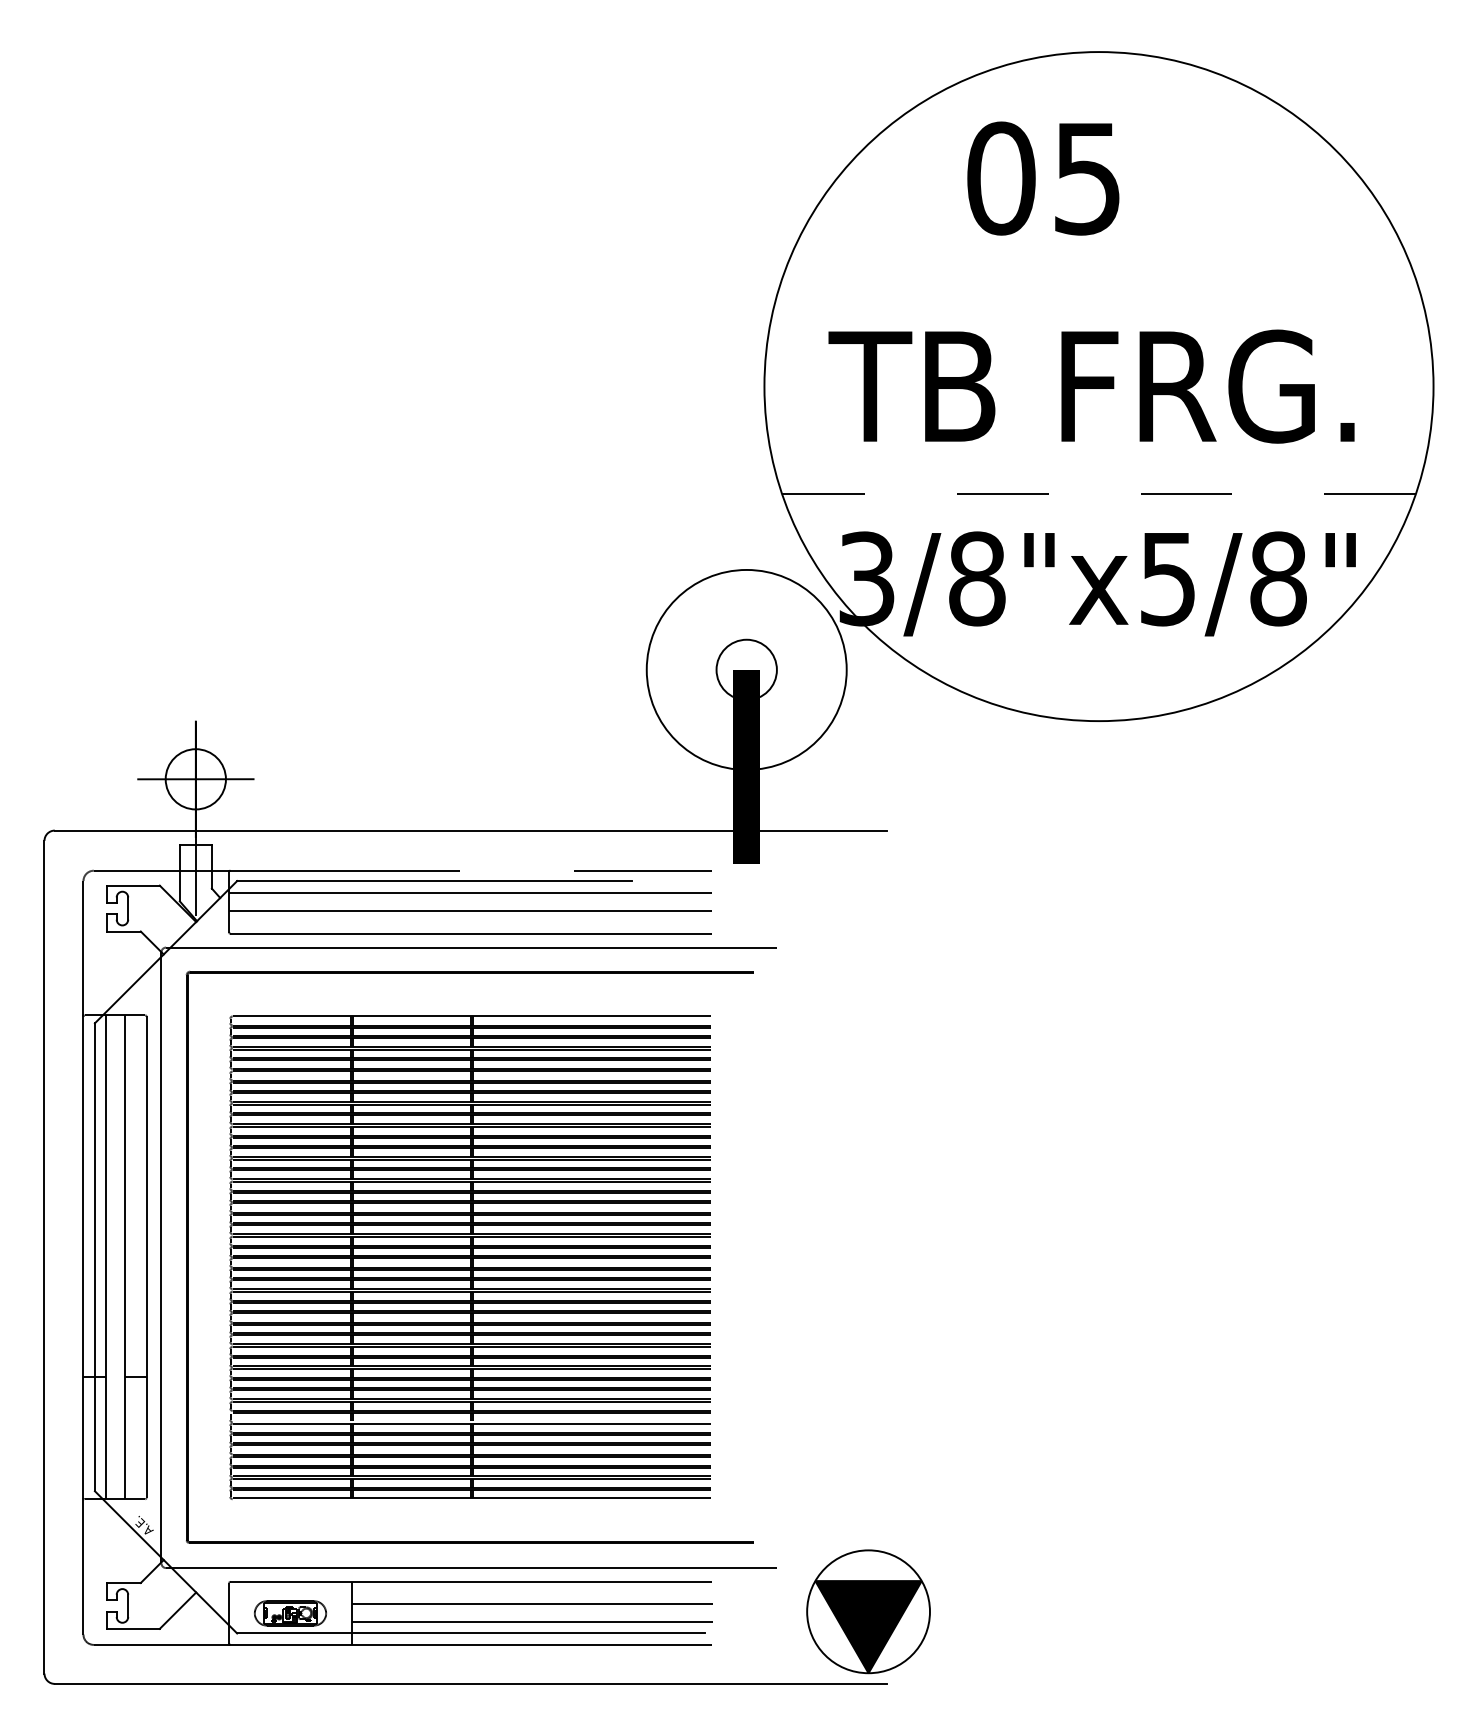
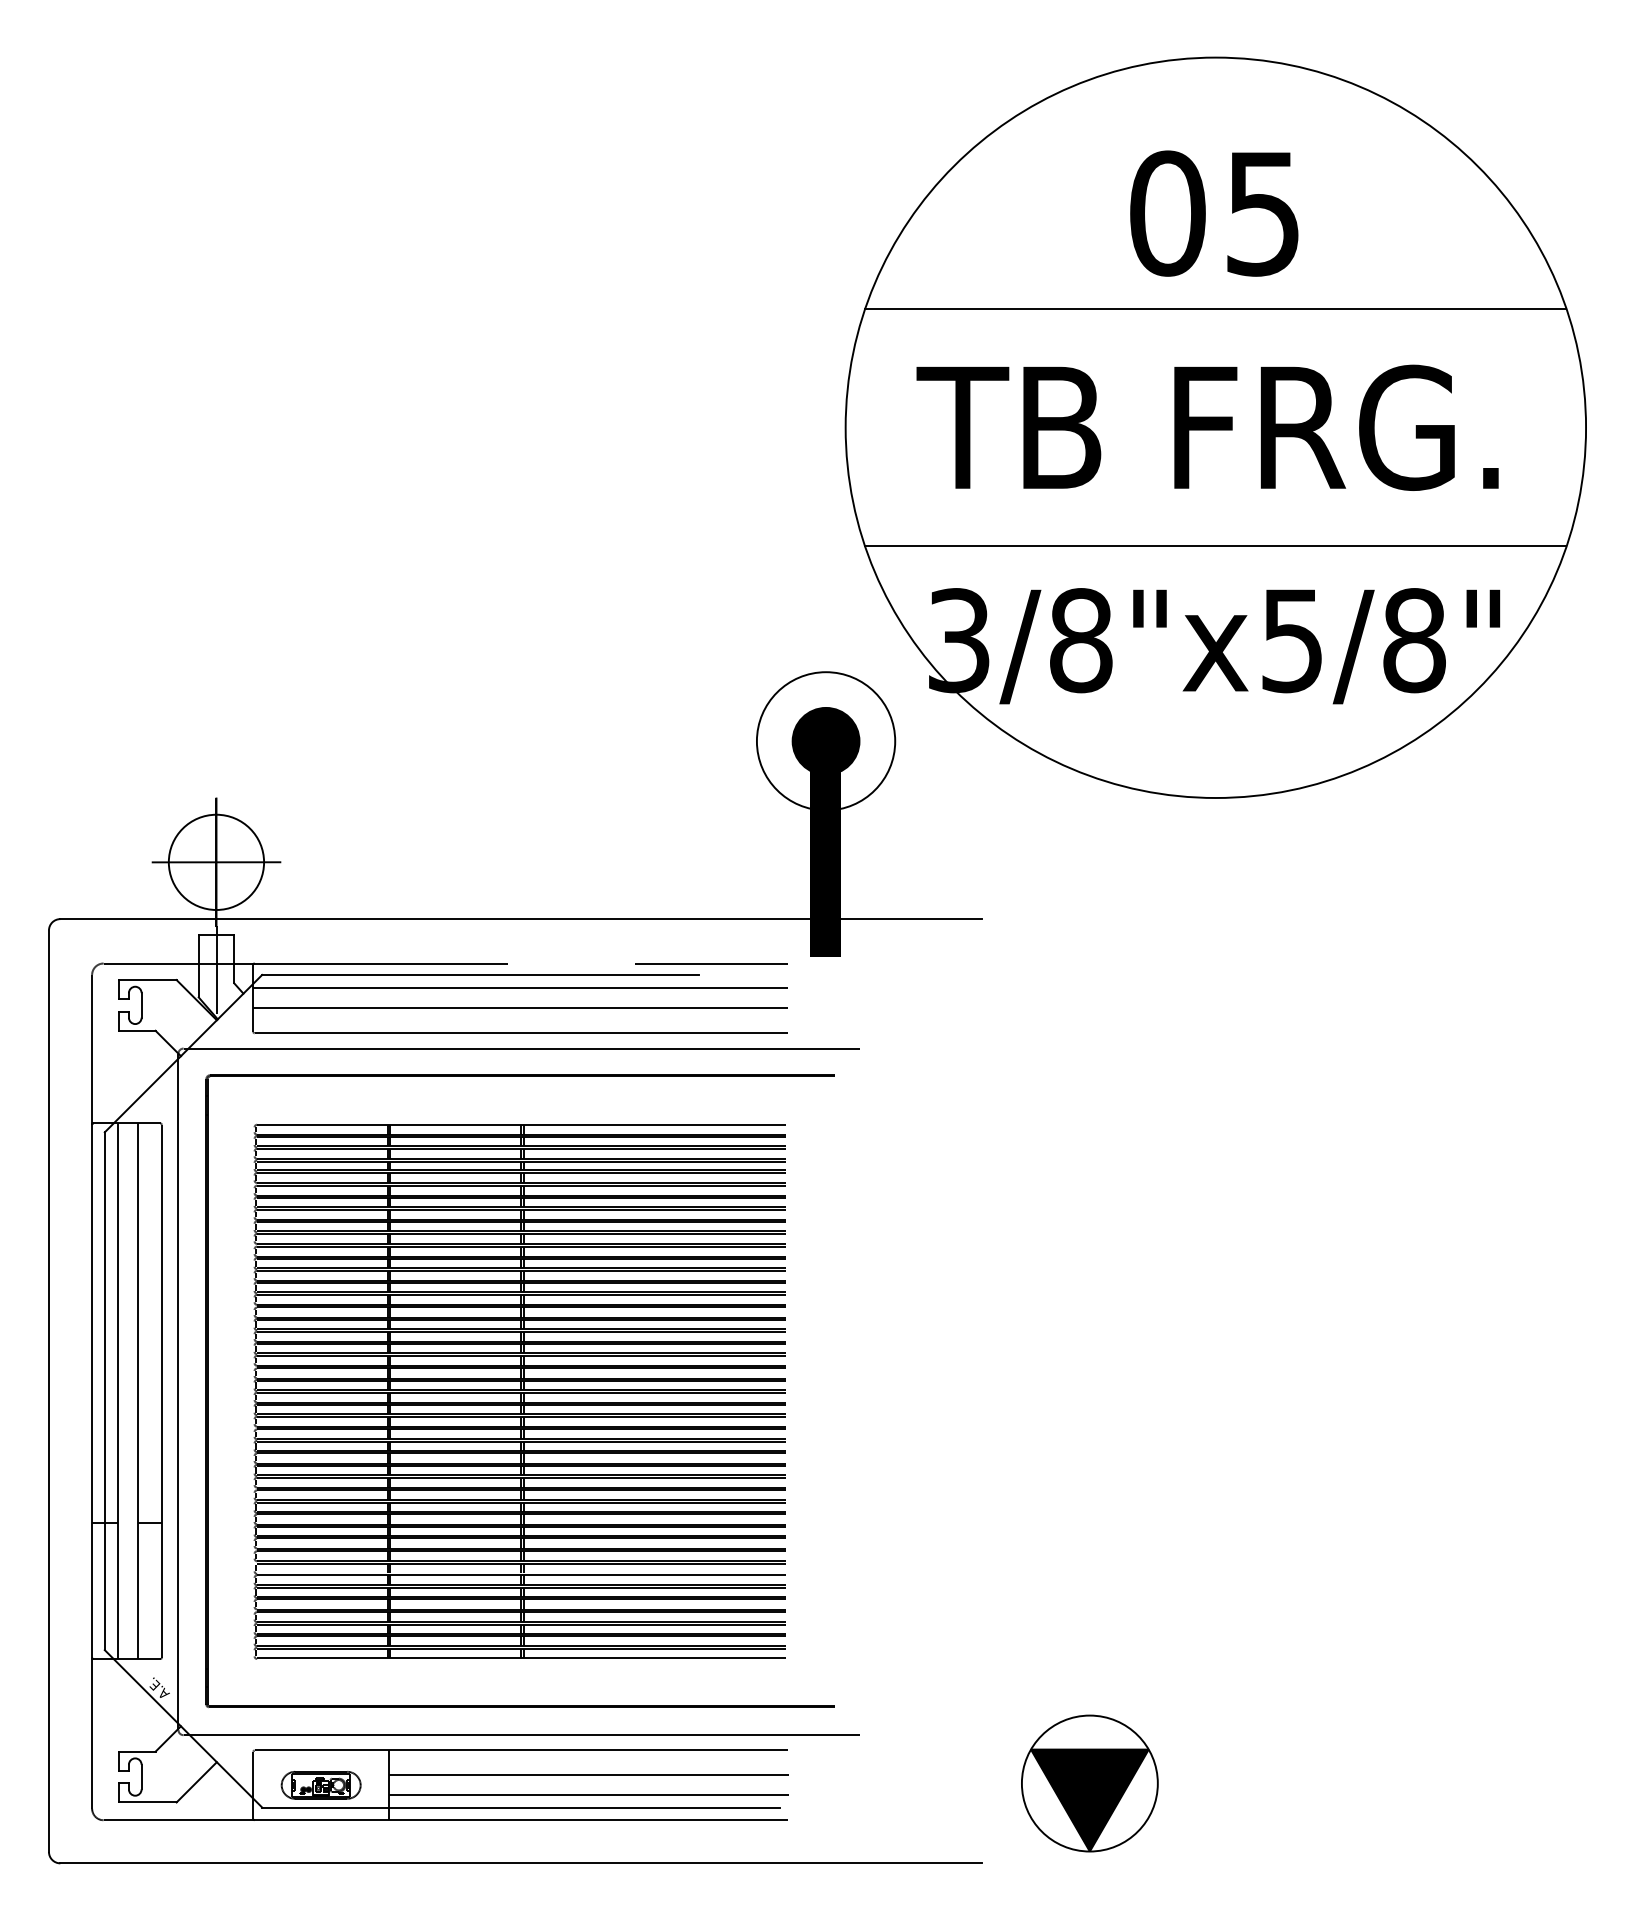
text: (1043, 178) -> (1214, 213), moved
line: (1098, 279) -> (1215, 309), added
line: (1098, 493) -> (1215, 546), dashed -> solid
fill: (746, 669) -> (825, 740), added
circle: (746, 670) -> (825, 741), size x0.62
circle: (195, 778) -> (216, 861), size x1.43
part: (868, 1611) -> (1089, 1783), moved

